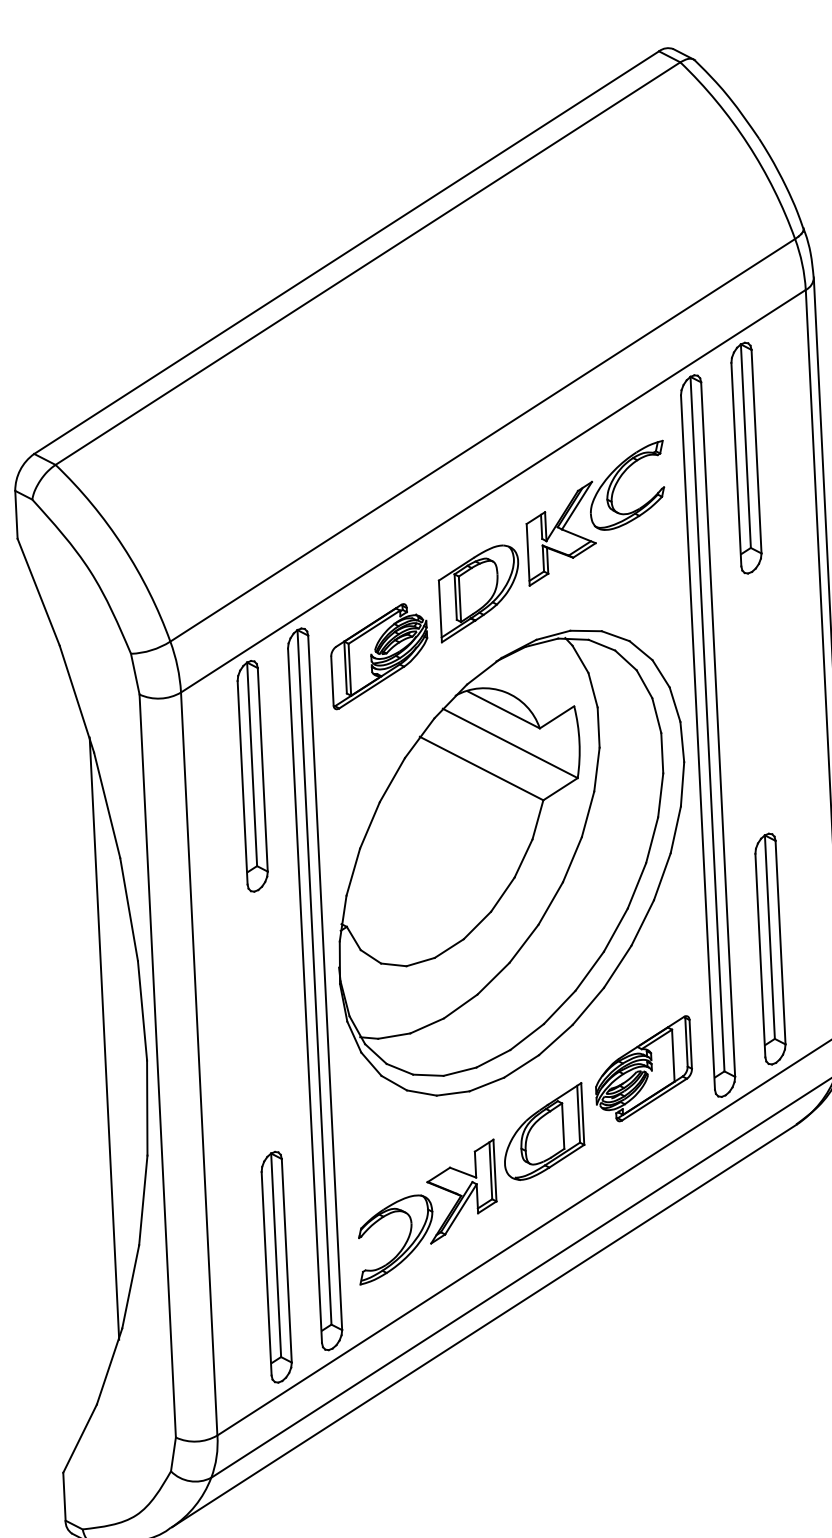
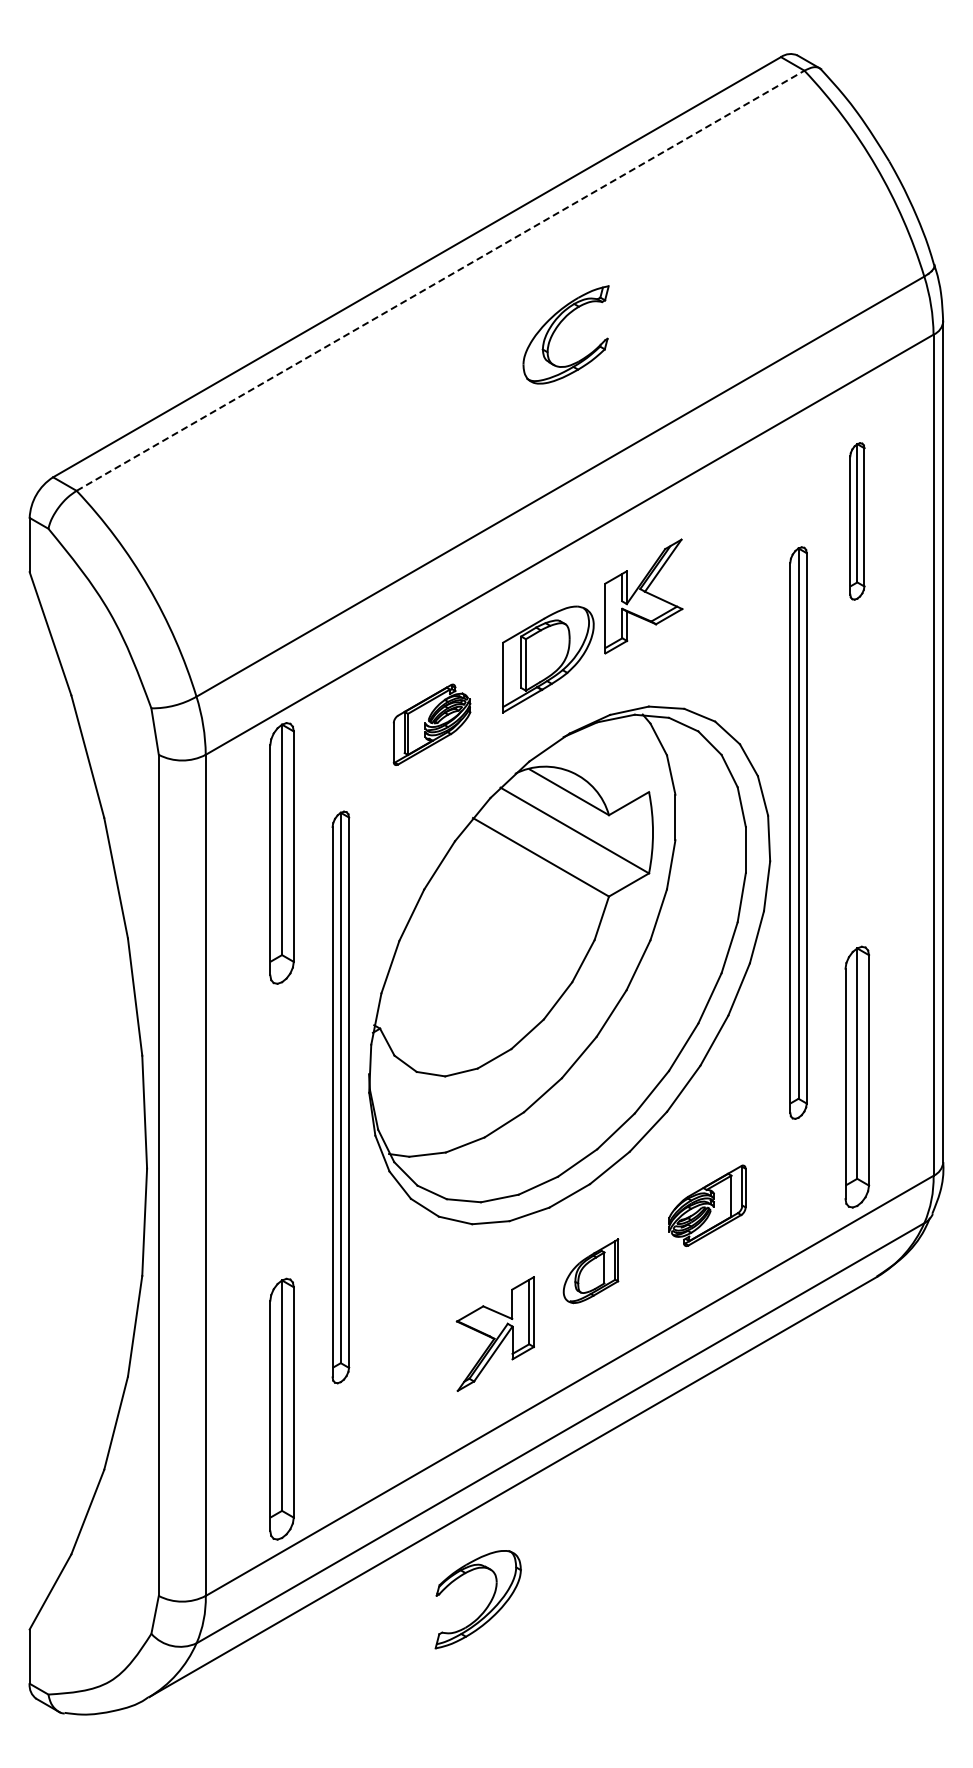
line: (367, 263) -> (440, 280), solid -> dashed
part: (746, 458) -> (857, 521), size x0.6
part: (619, 480) -> (557, 328), moved
part: (379, 655) -> (431, 724), size x0.7
part: (707, 735) -> (798, 832), size x0.7
part: (314, 989) -> (340, 1097), size x0.7
line: (104, 1038) -> (100, 1141), removed
part: (643, 1068) -> (707, 1205), size x0.7
part: (543, 1132) -> (590, 1271), size x0.6
part: (403, 1245) -> (486, 1606), moved

